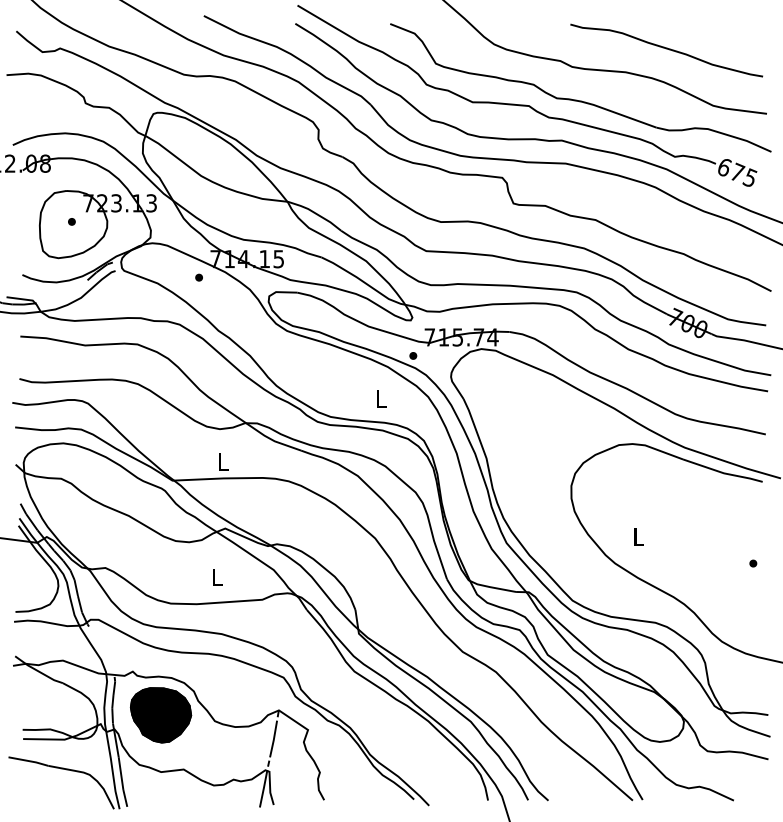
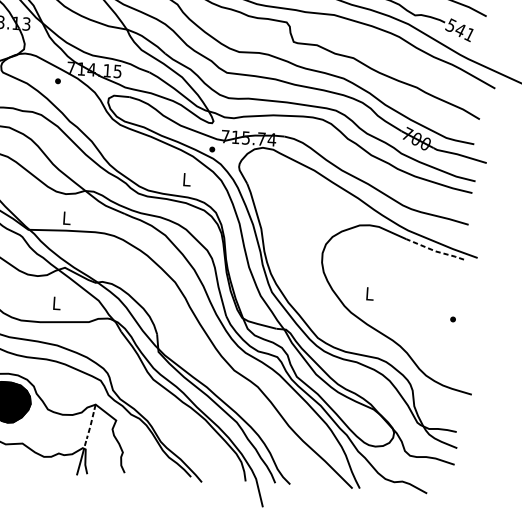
text: (736, 172) -> (459, 29), 675 -> 541
line: (723, 473) -> (435, 251), solid -> dashed
line: (273, 740) -> (90, 426), solid -> dashed

